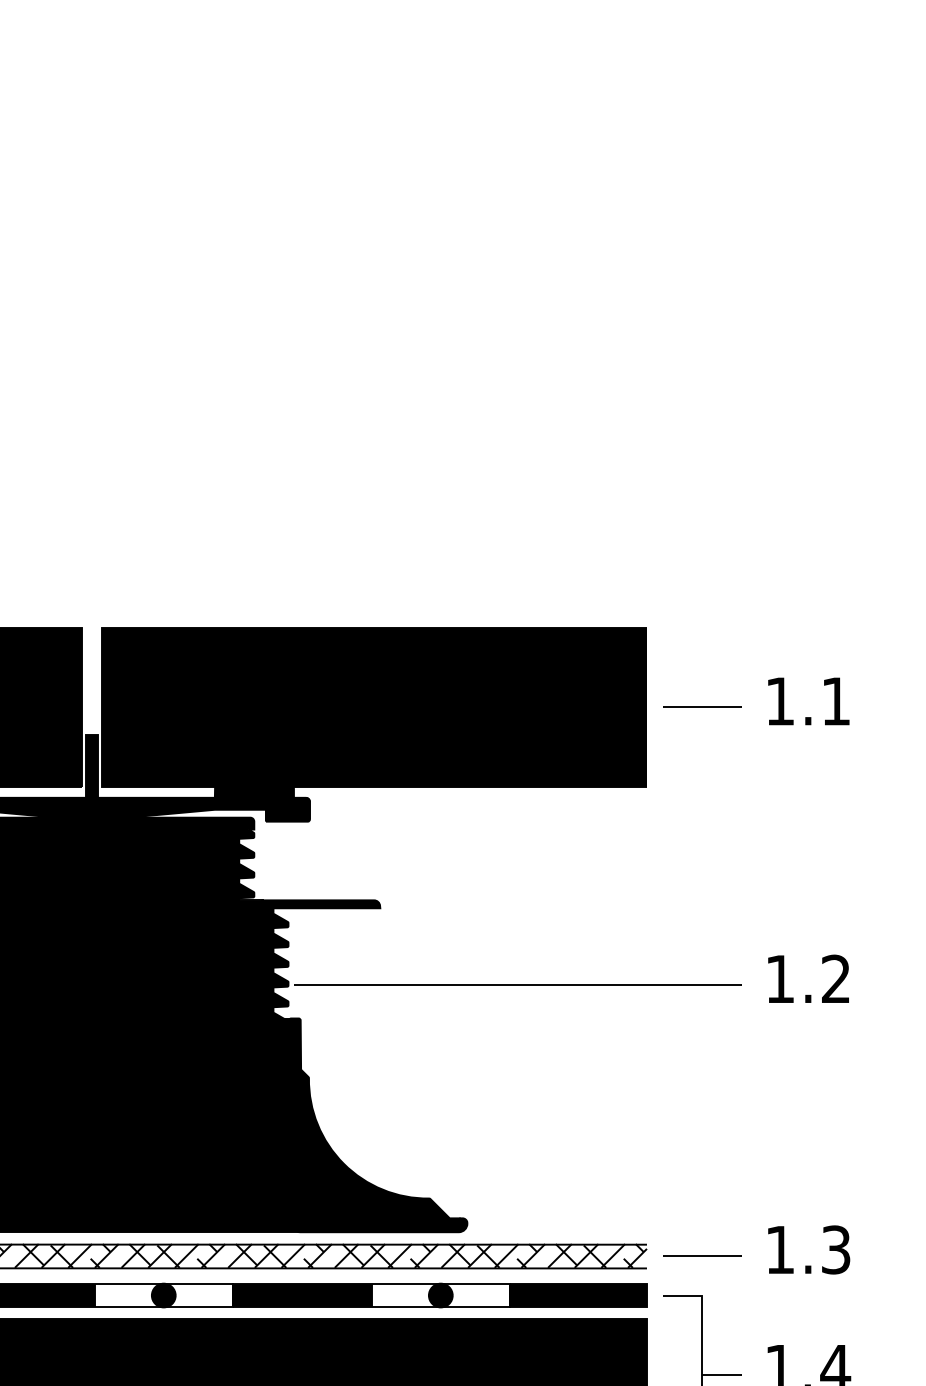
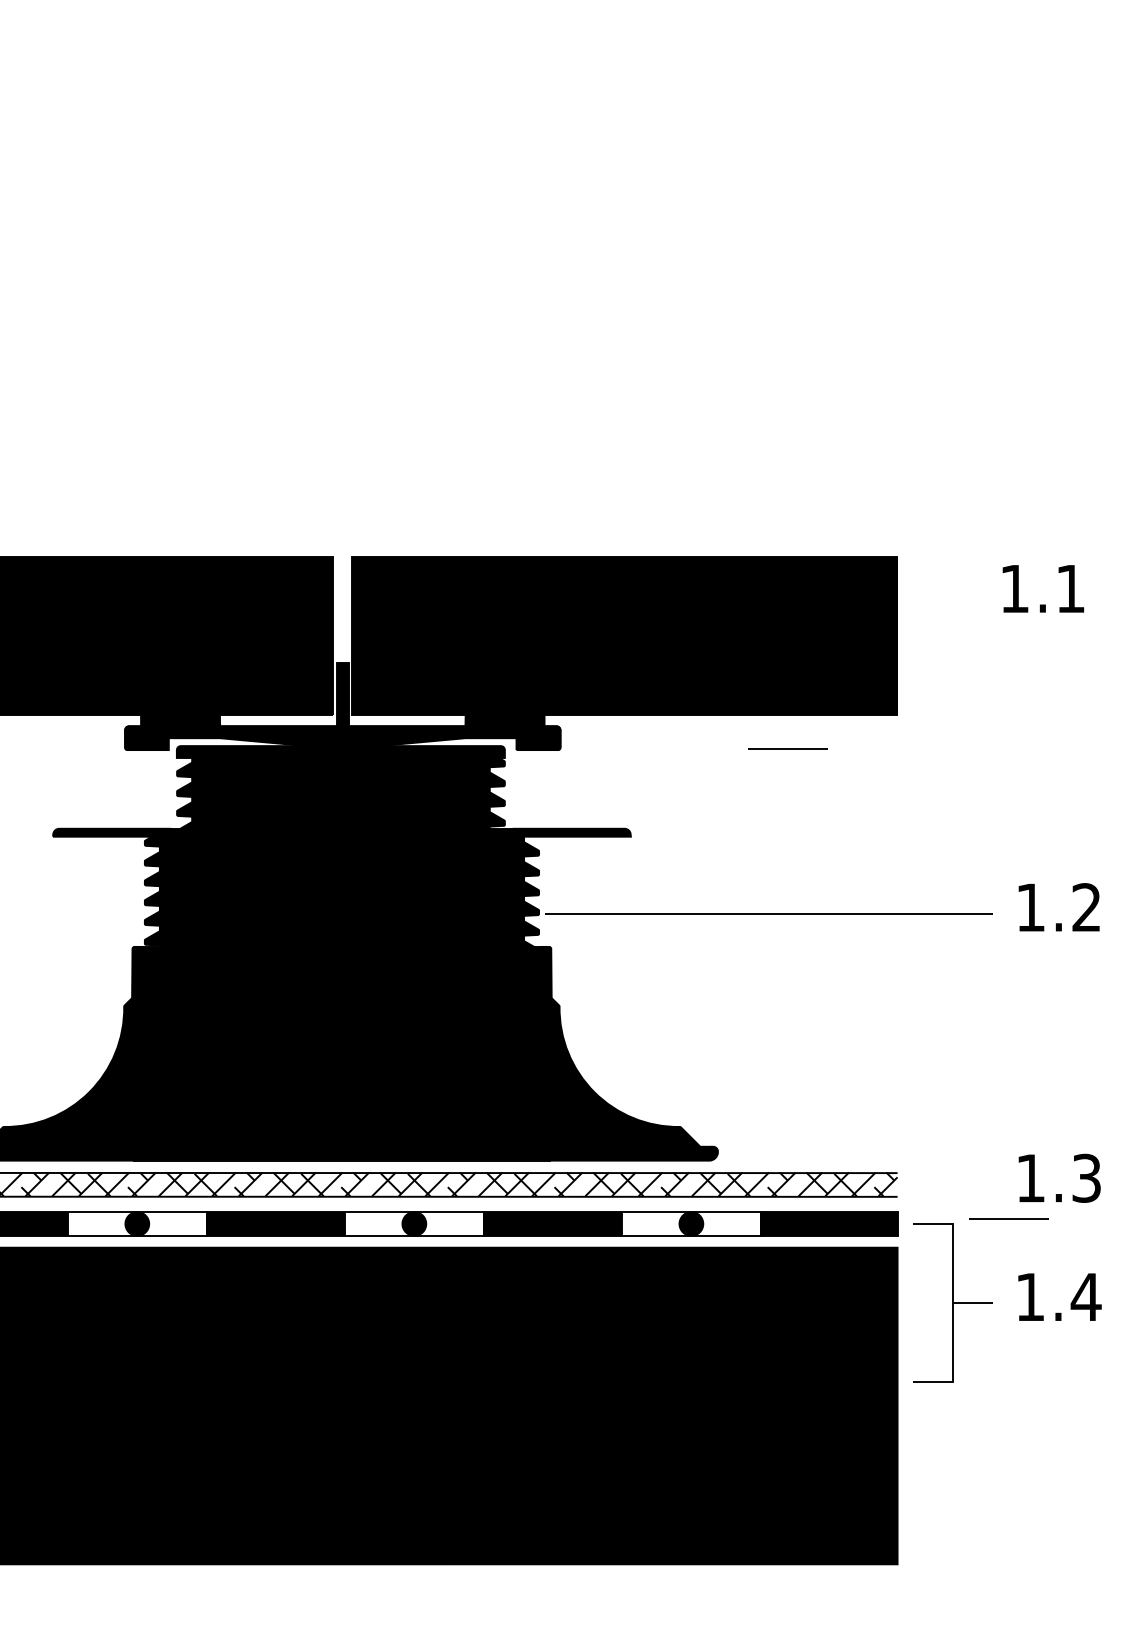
text: (808, 701) -> (1043, 588), moved
line: (701, 707) -> (787, 748), moved
line: (701, 1255) -> (1008, 1218), moved

